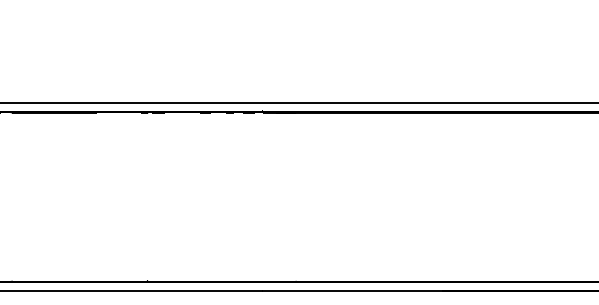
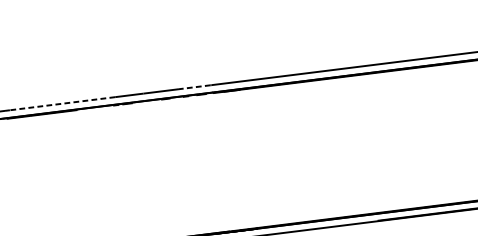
line: (79, 102) -> (61, 103), solid -> dashed
line: (241, 102) -> (194, 87), solid -> dashed

